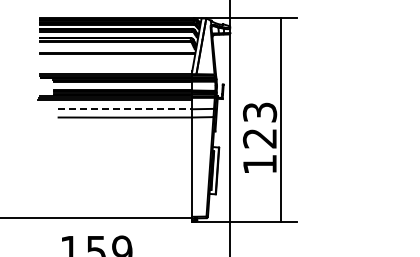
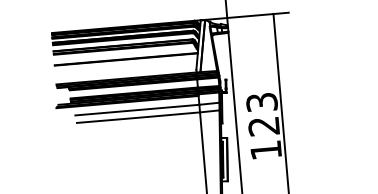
line: (125, 109) -> (137, 110), dashed -> solid

